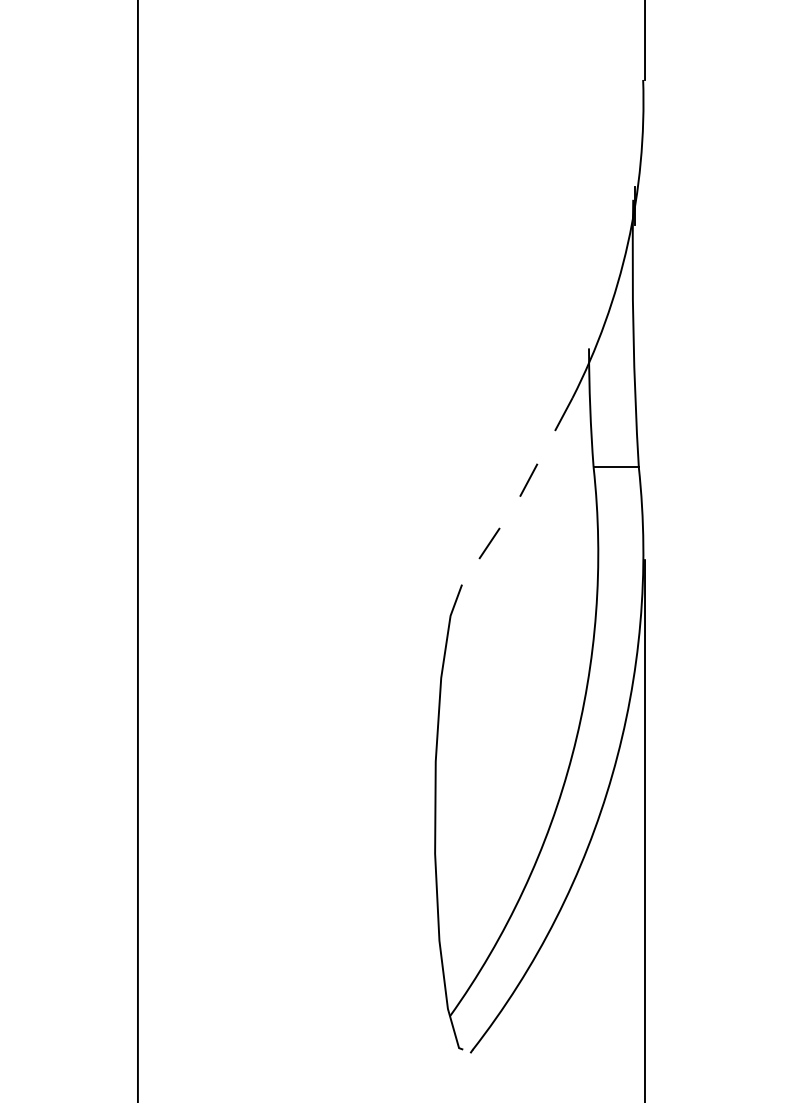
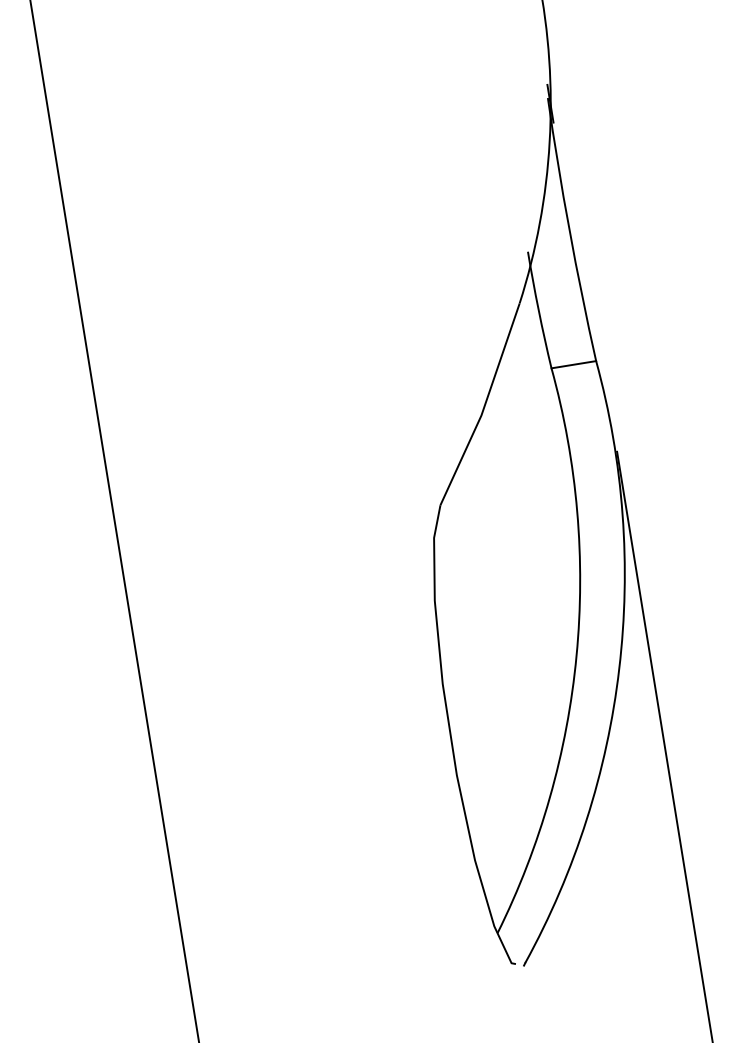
line: (521, 494) -> (484, 406), dashed -> solid

